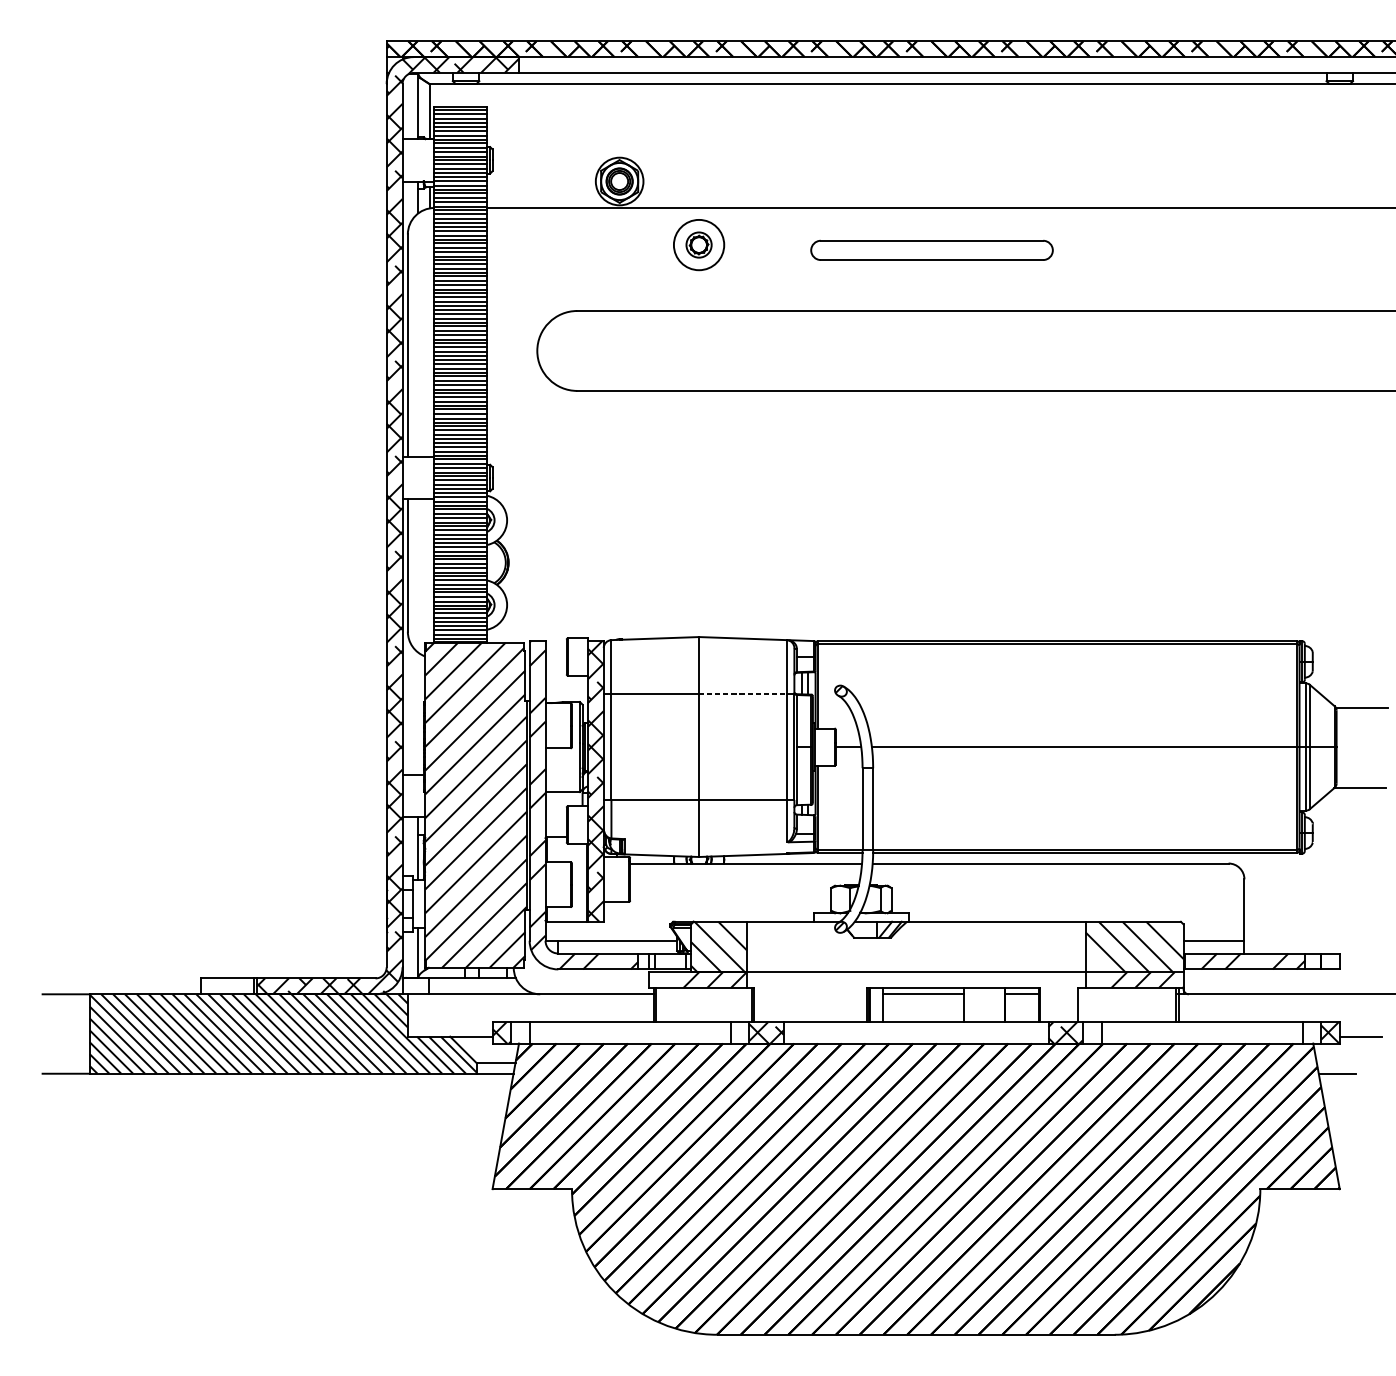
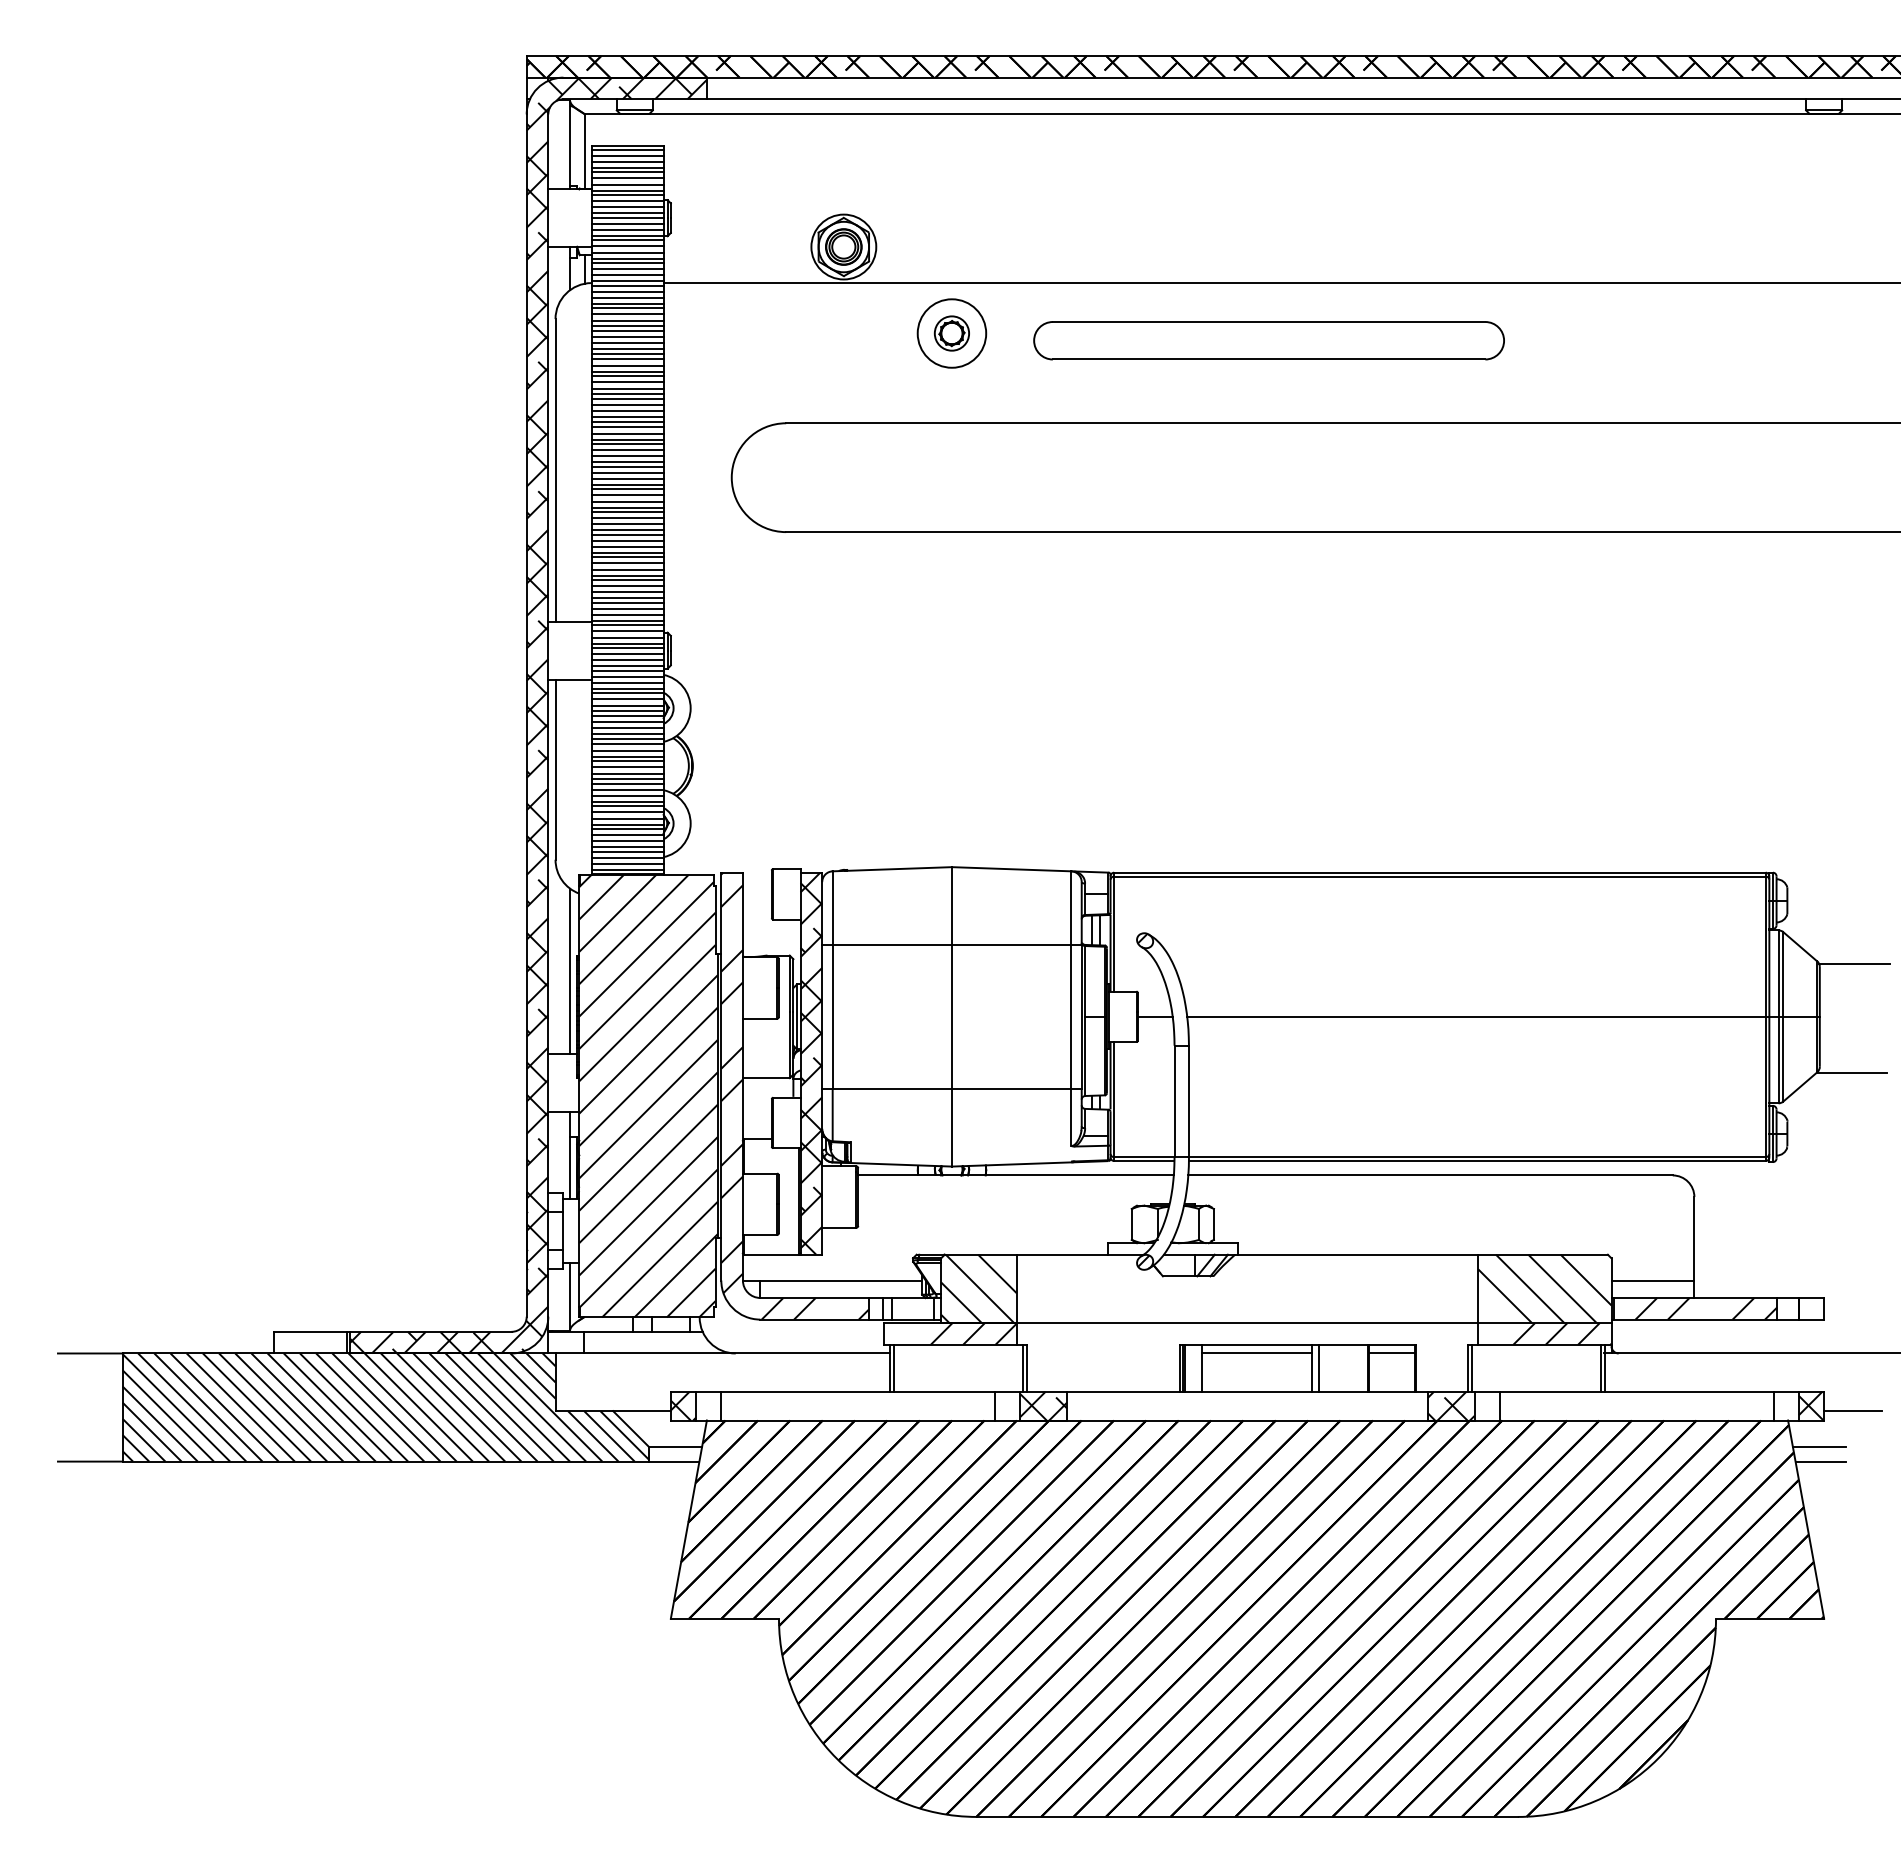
part: (931, 250) -> (1268, 340), size x1.43
line: (742, 693) -> (1011, 944), dashed -> solid
line: (418, 713) -> (569, 971), added
line: (969, 1004) -> (1319, 1367), added
line: (1080, 1004) -> (1471, 1367), added
line: (1335, 1063) -> (1818, 1447), added

